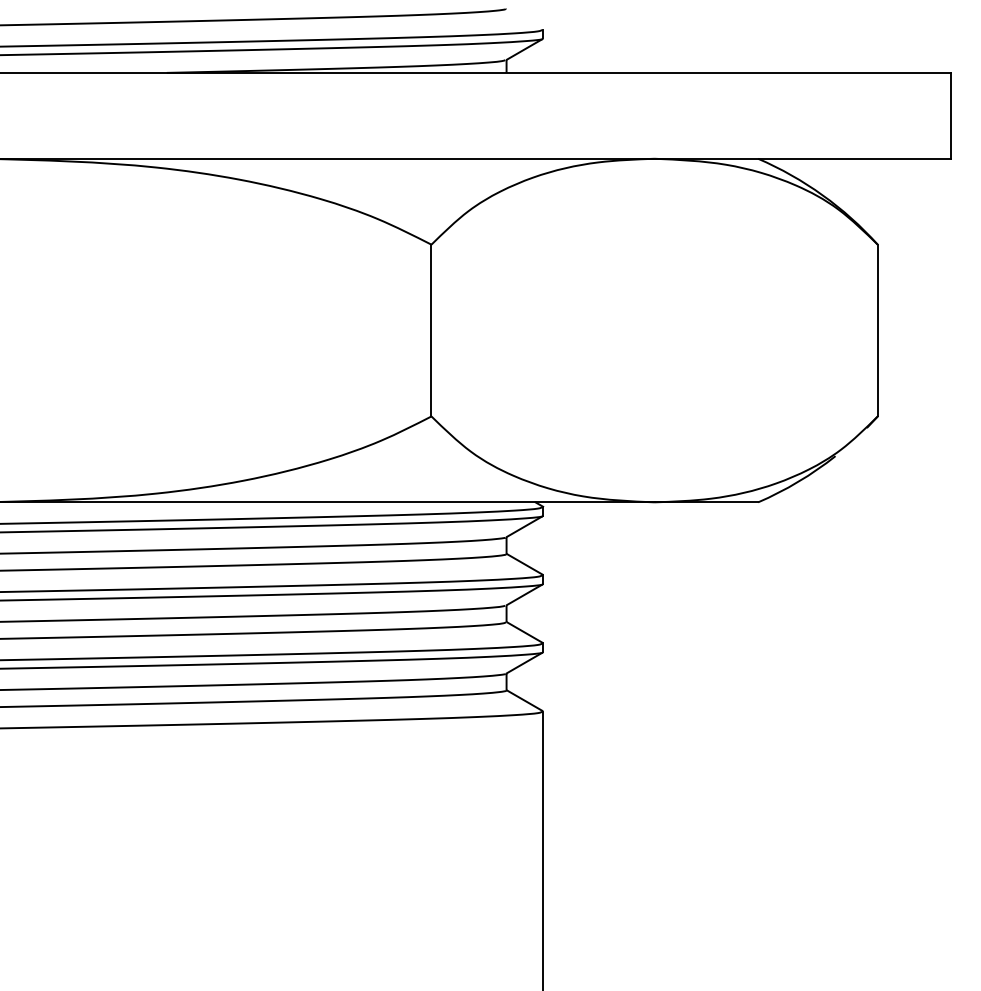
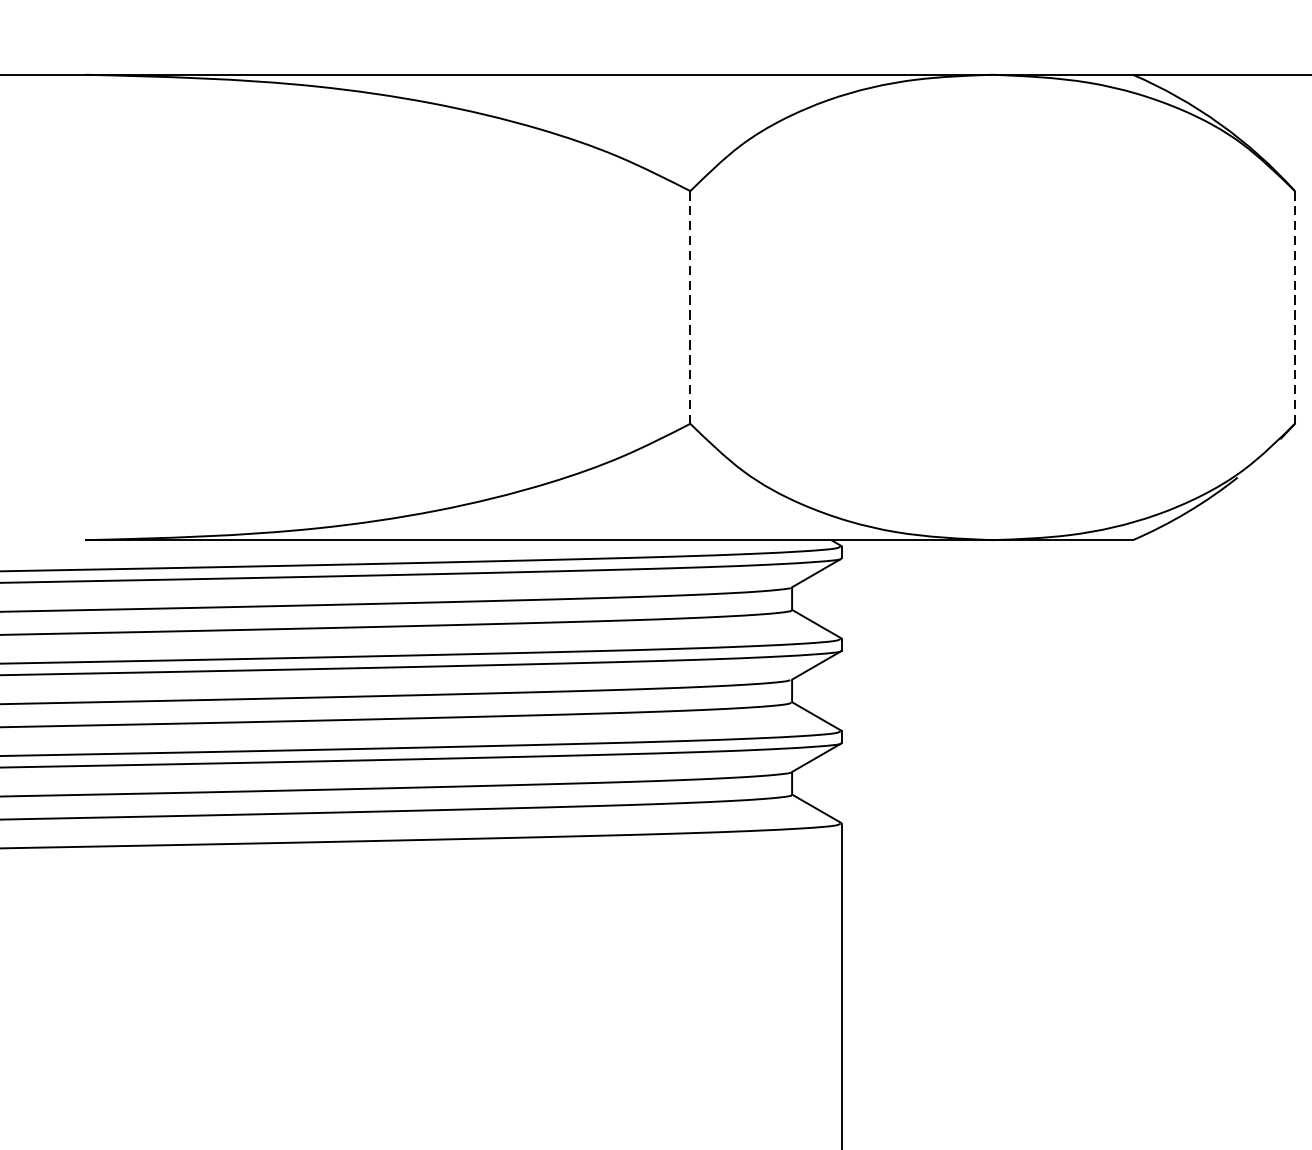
line: (431, 330) -> (690, 307), solid -> dashed
line: (877, 330) -> (1294, 307), solid -> dashed

